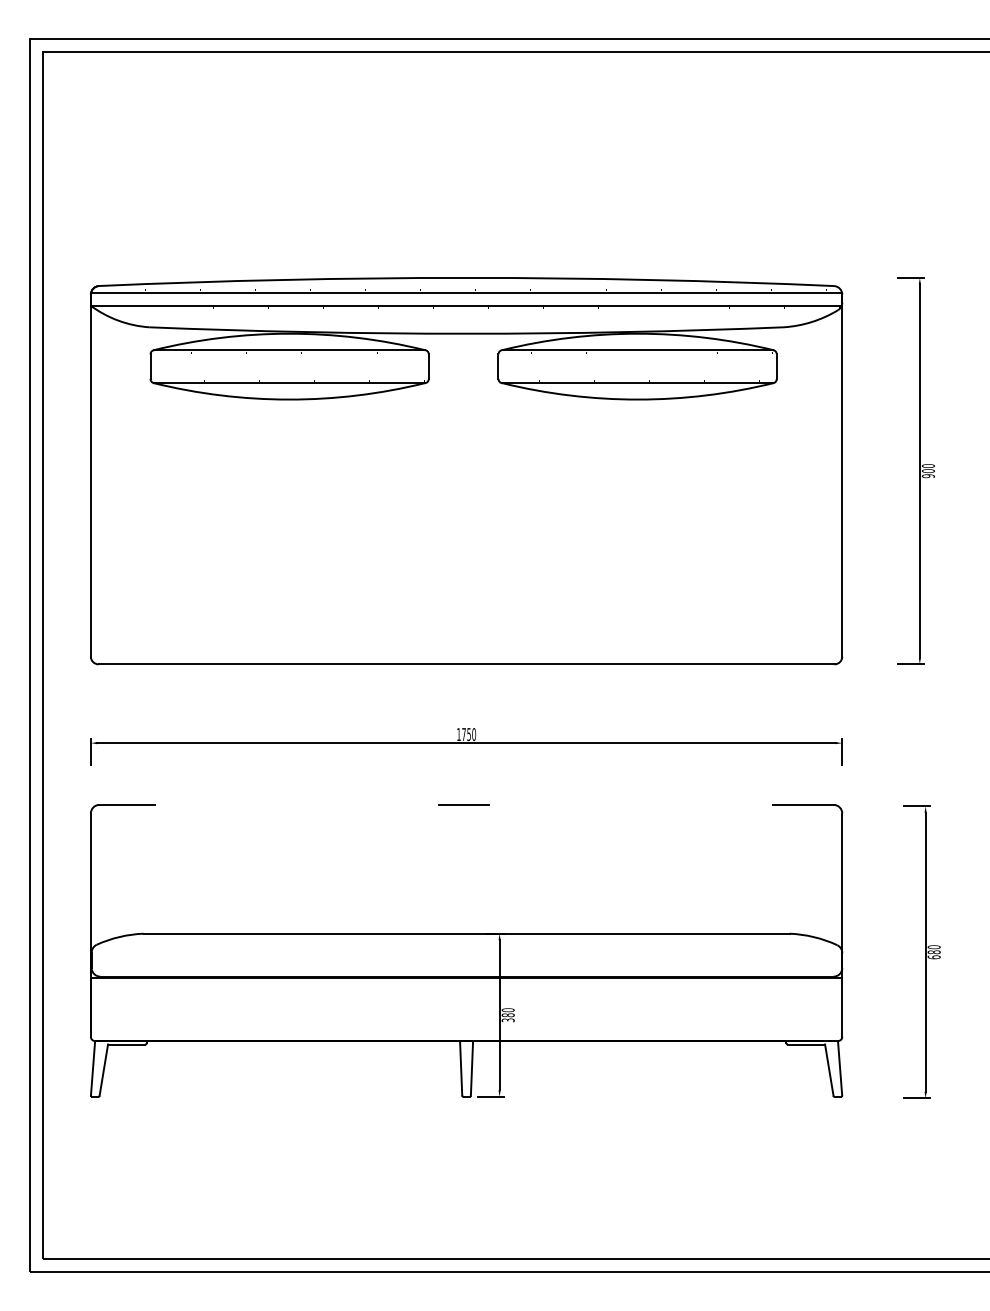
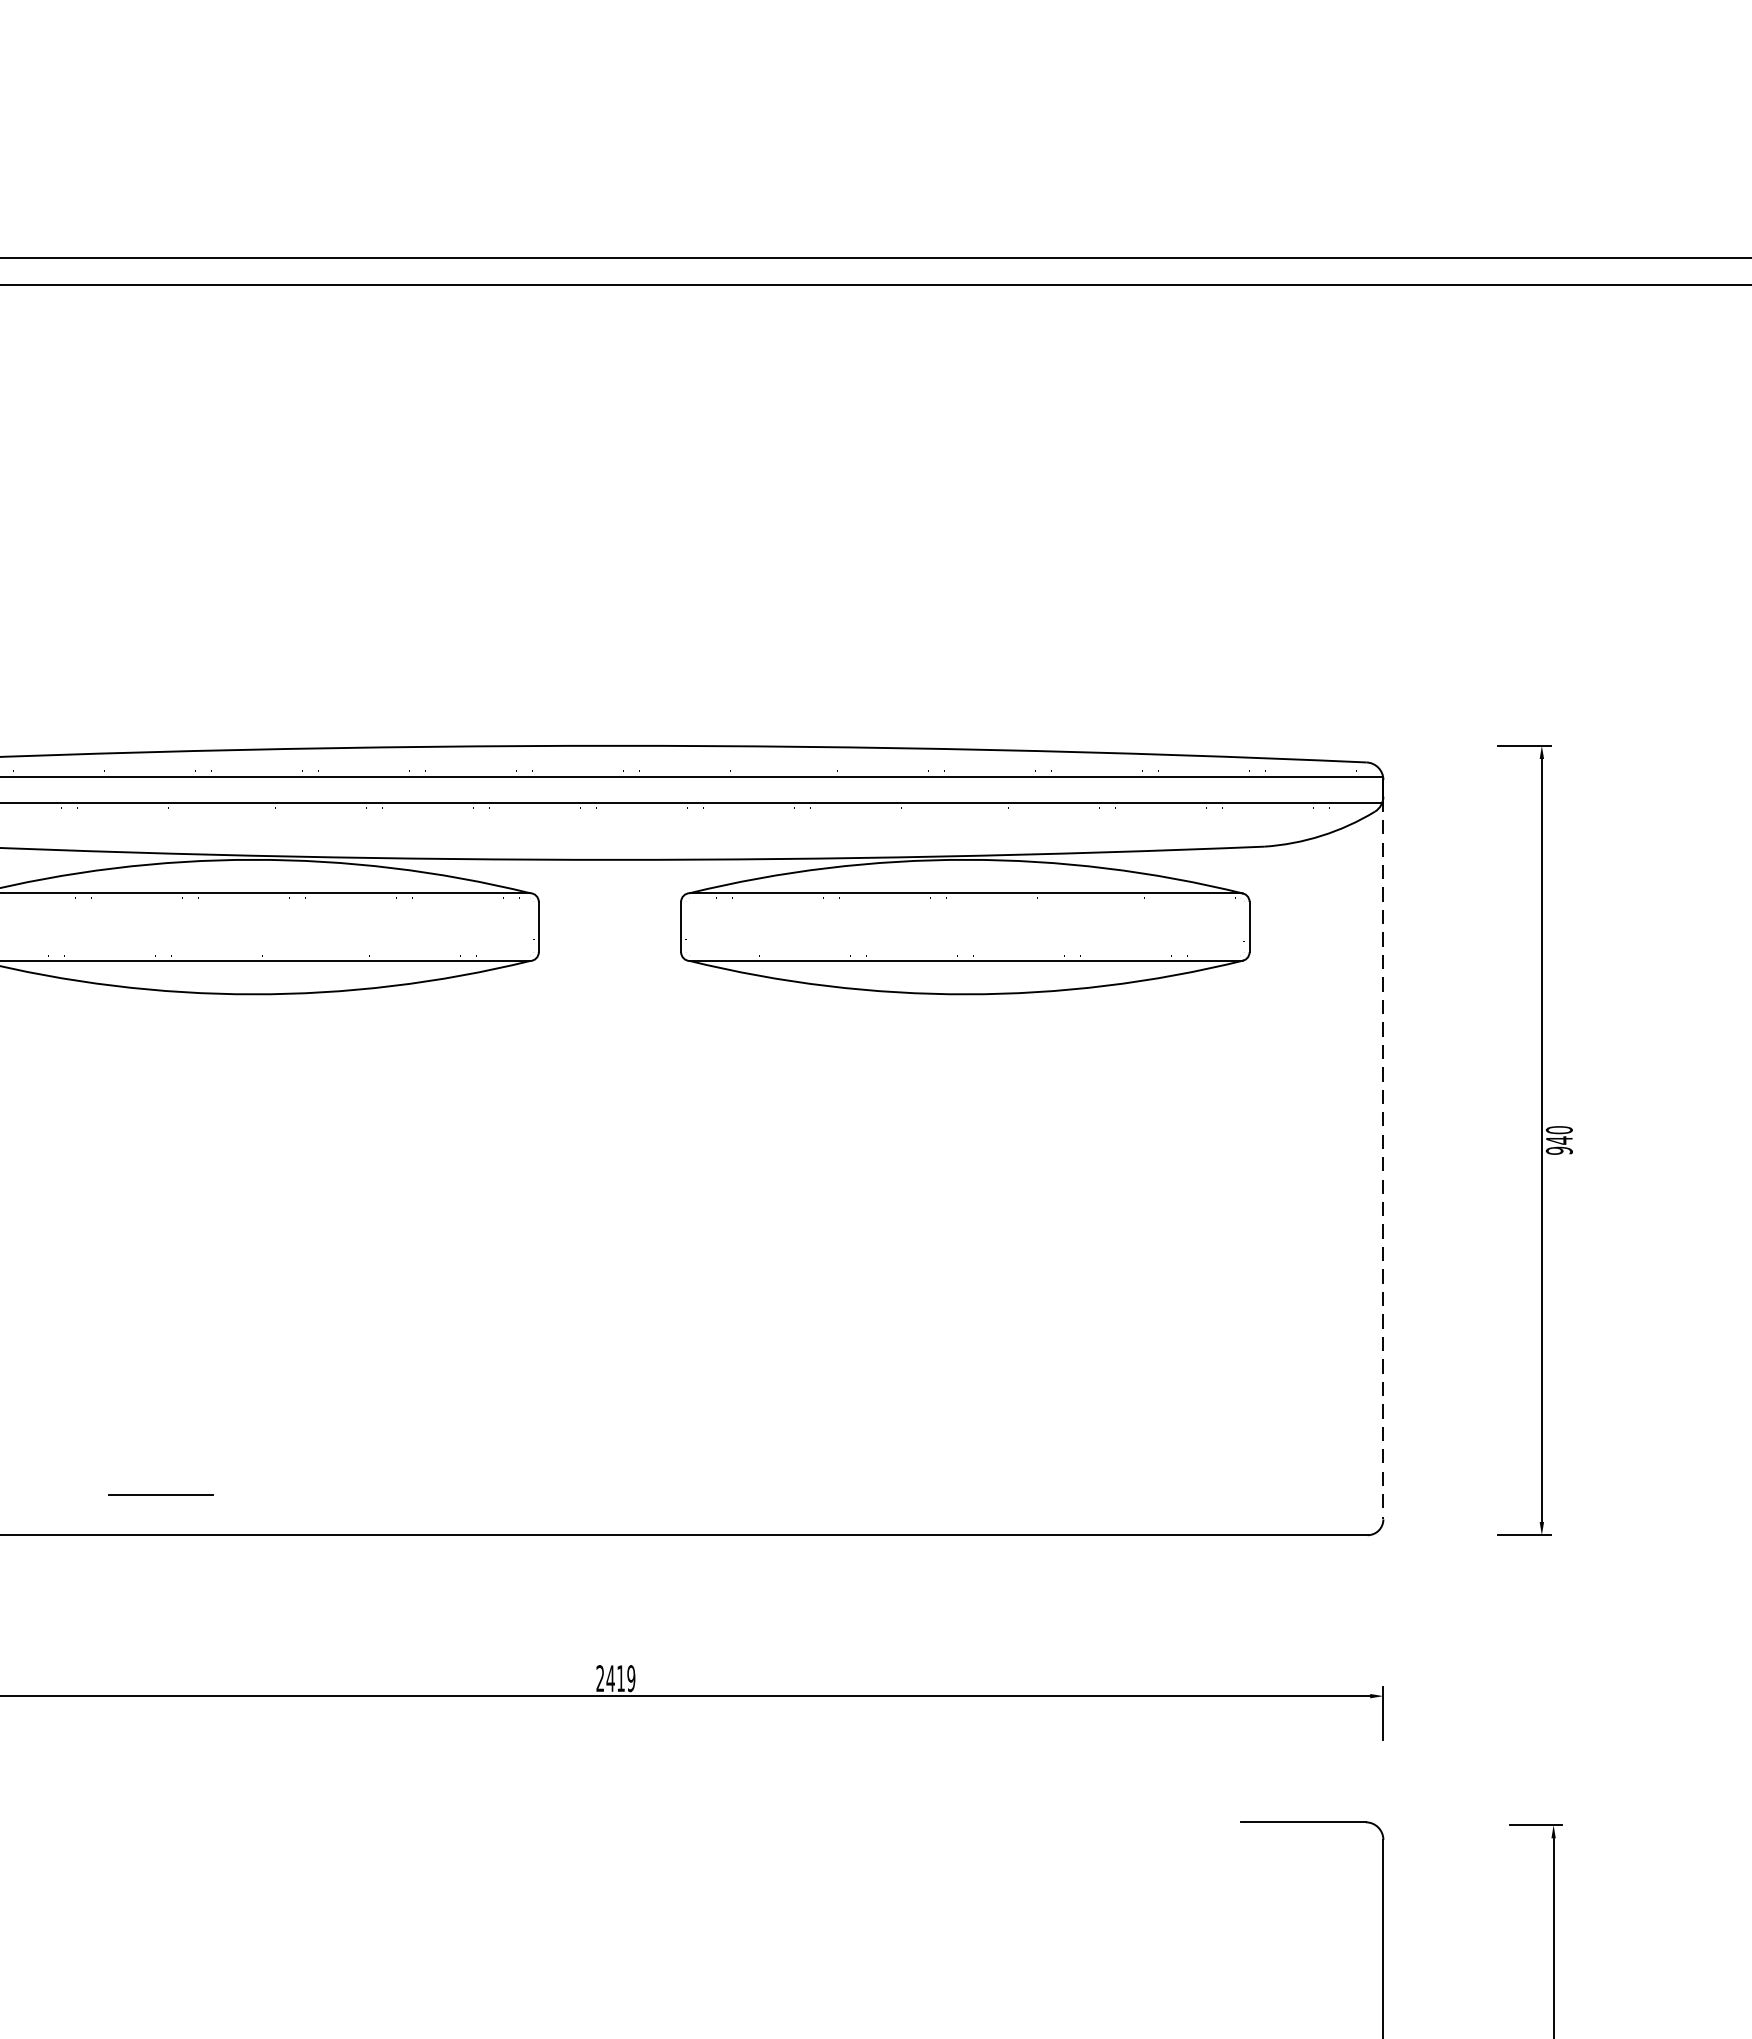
text: (927, 471) -> (1557, 1141), 900 -> 940
line: (842, 479) -> (1383, 1157), solid -> dashed
text: (466, 734) -> (615, 1678), 1750 -> 2419
line: (463, 804) -> (160, 1494), moved

